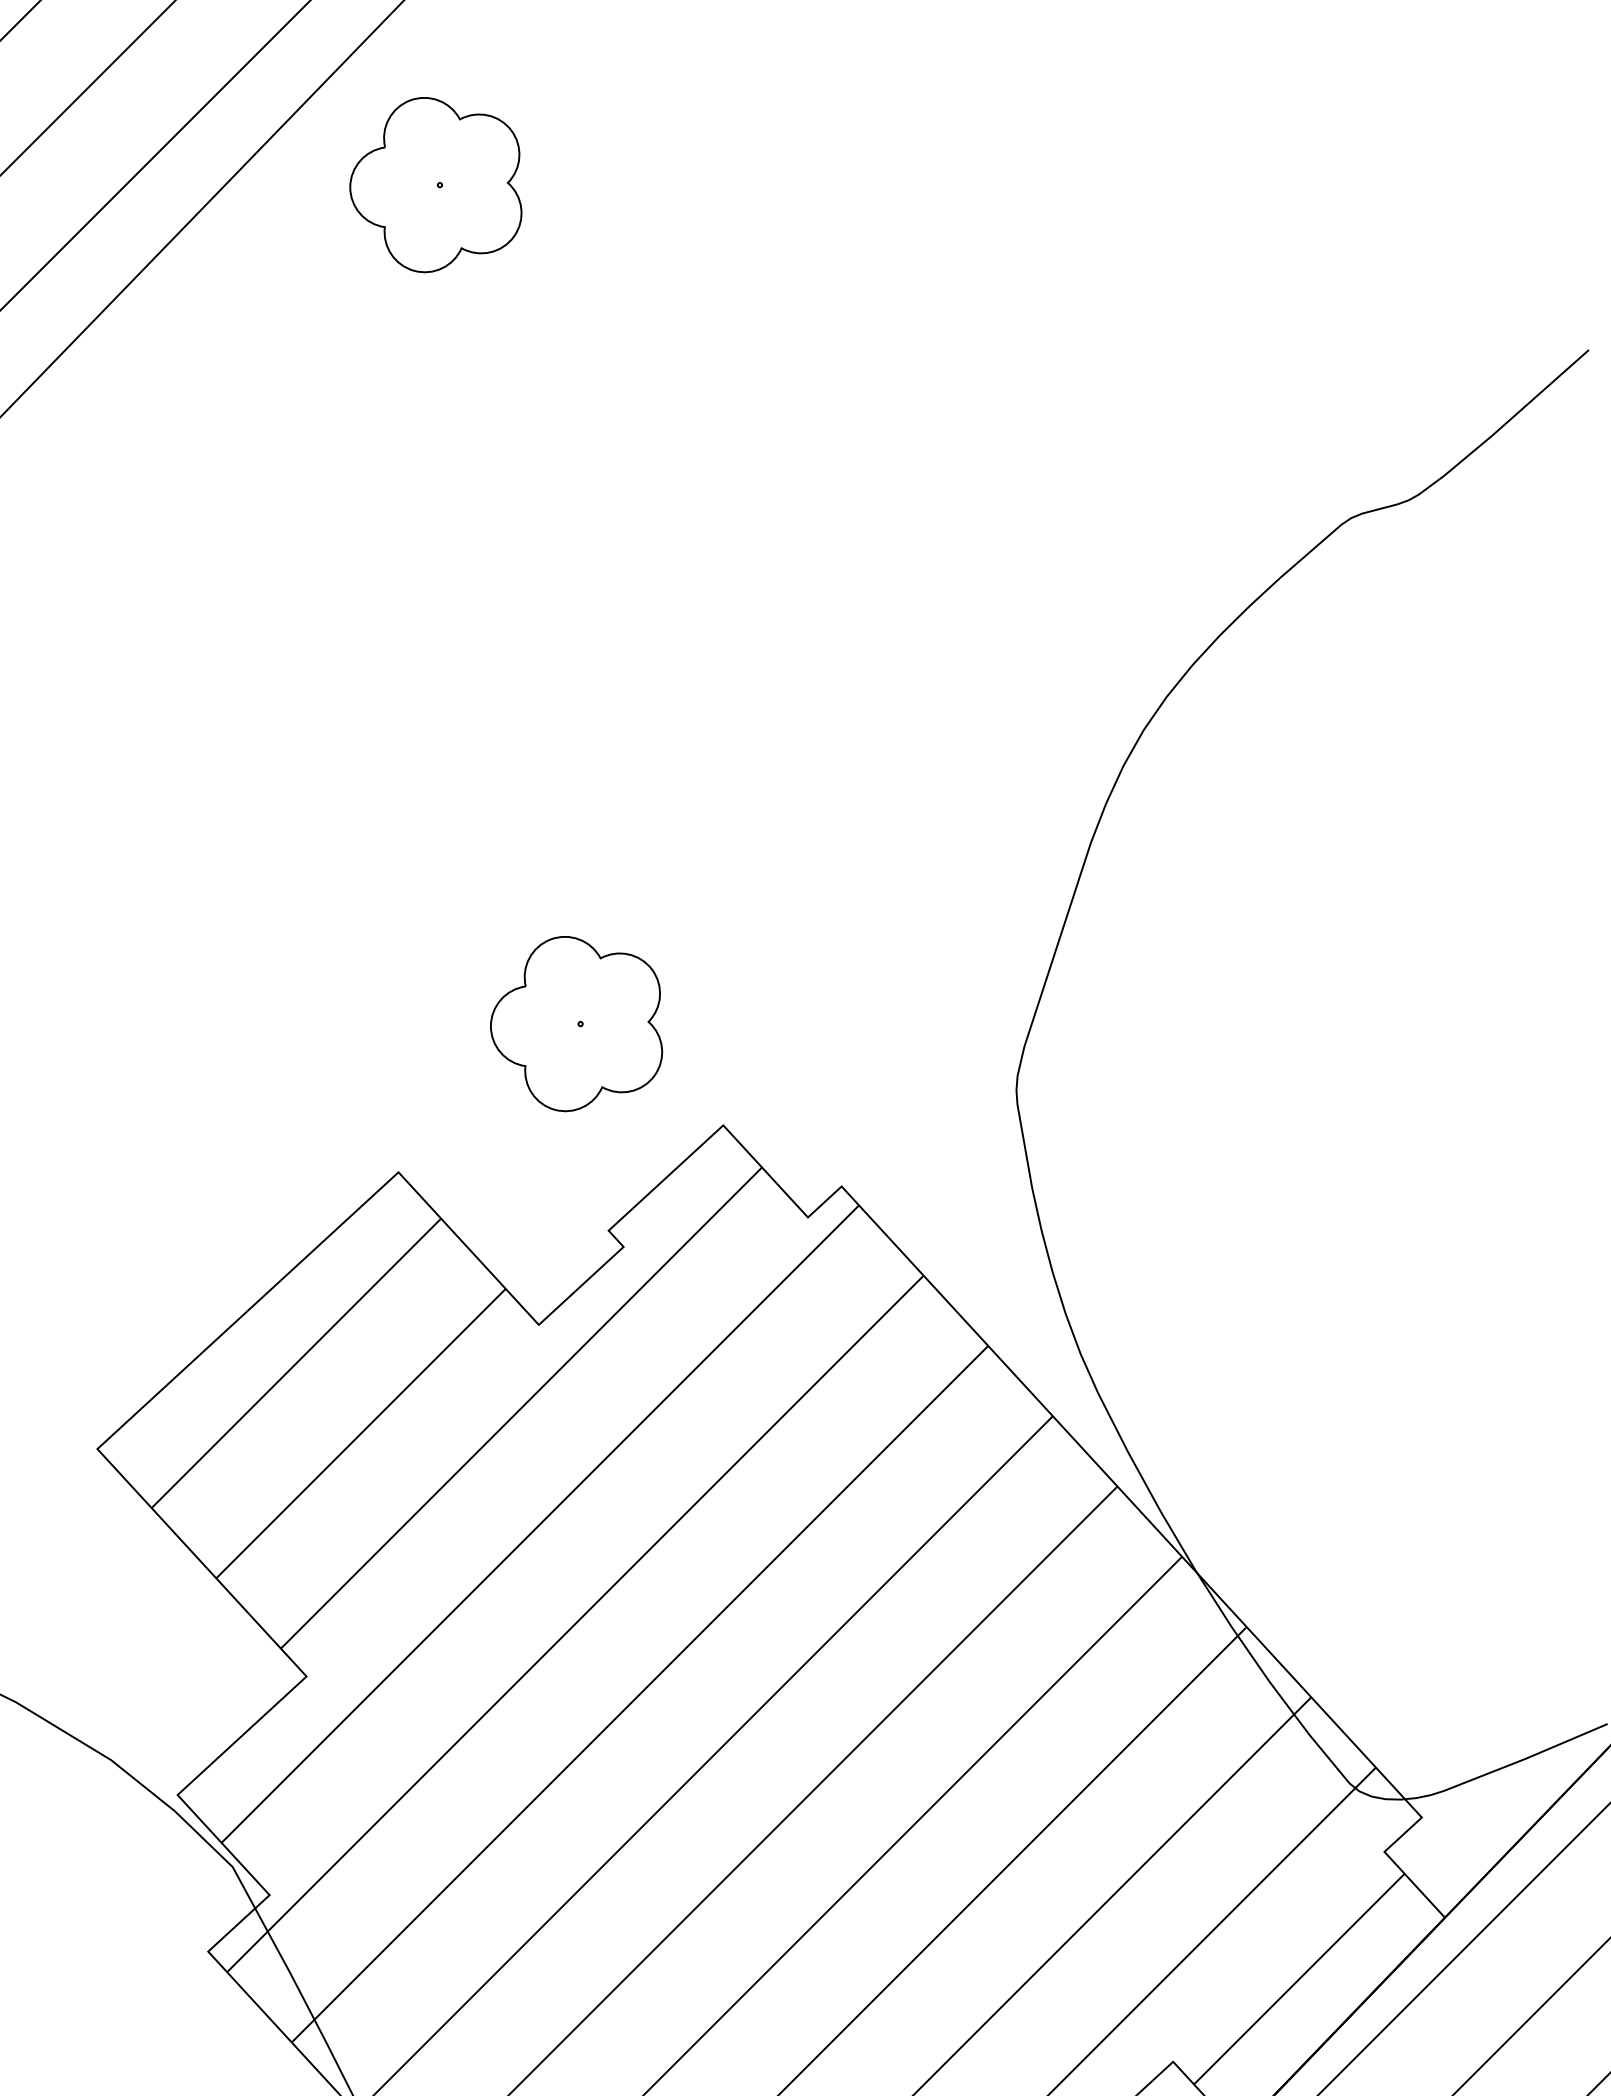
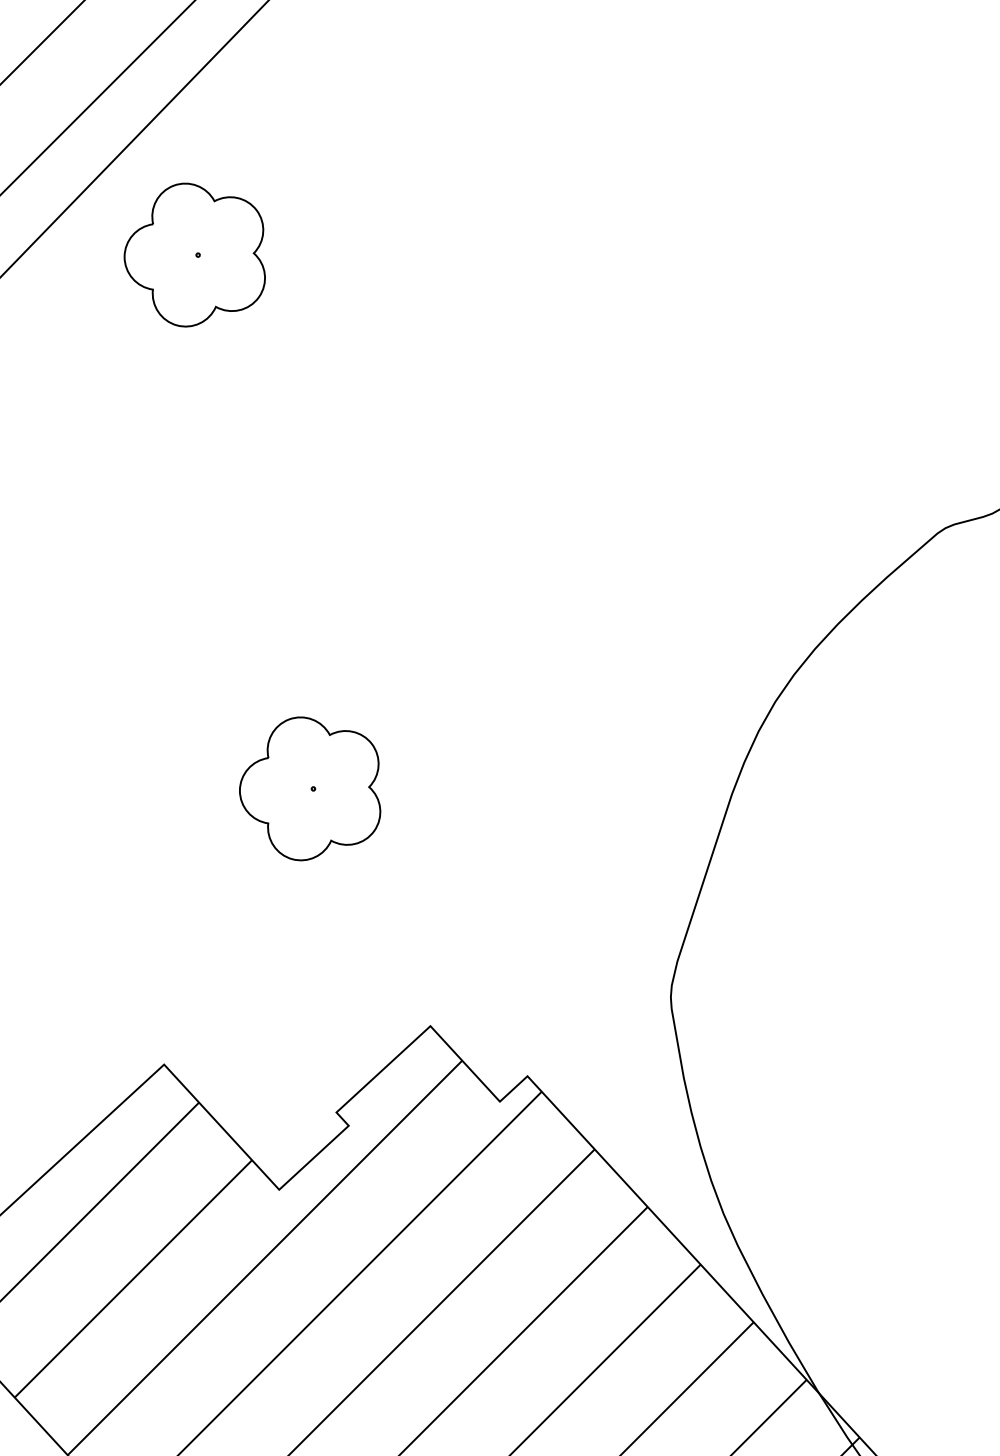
part: (576, 1024) -> (310, 789), moved

